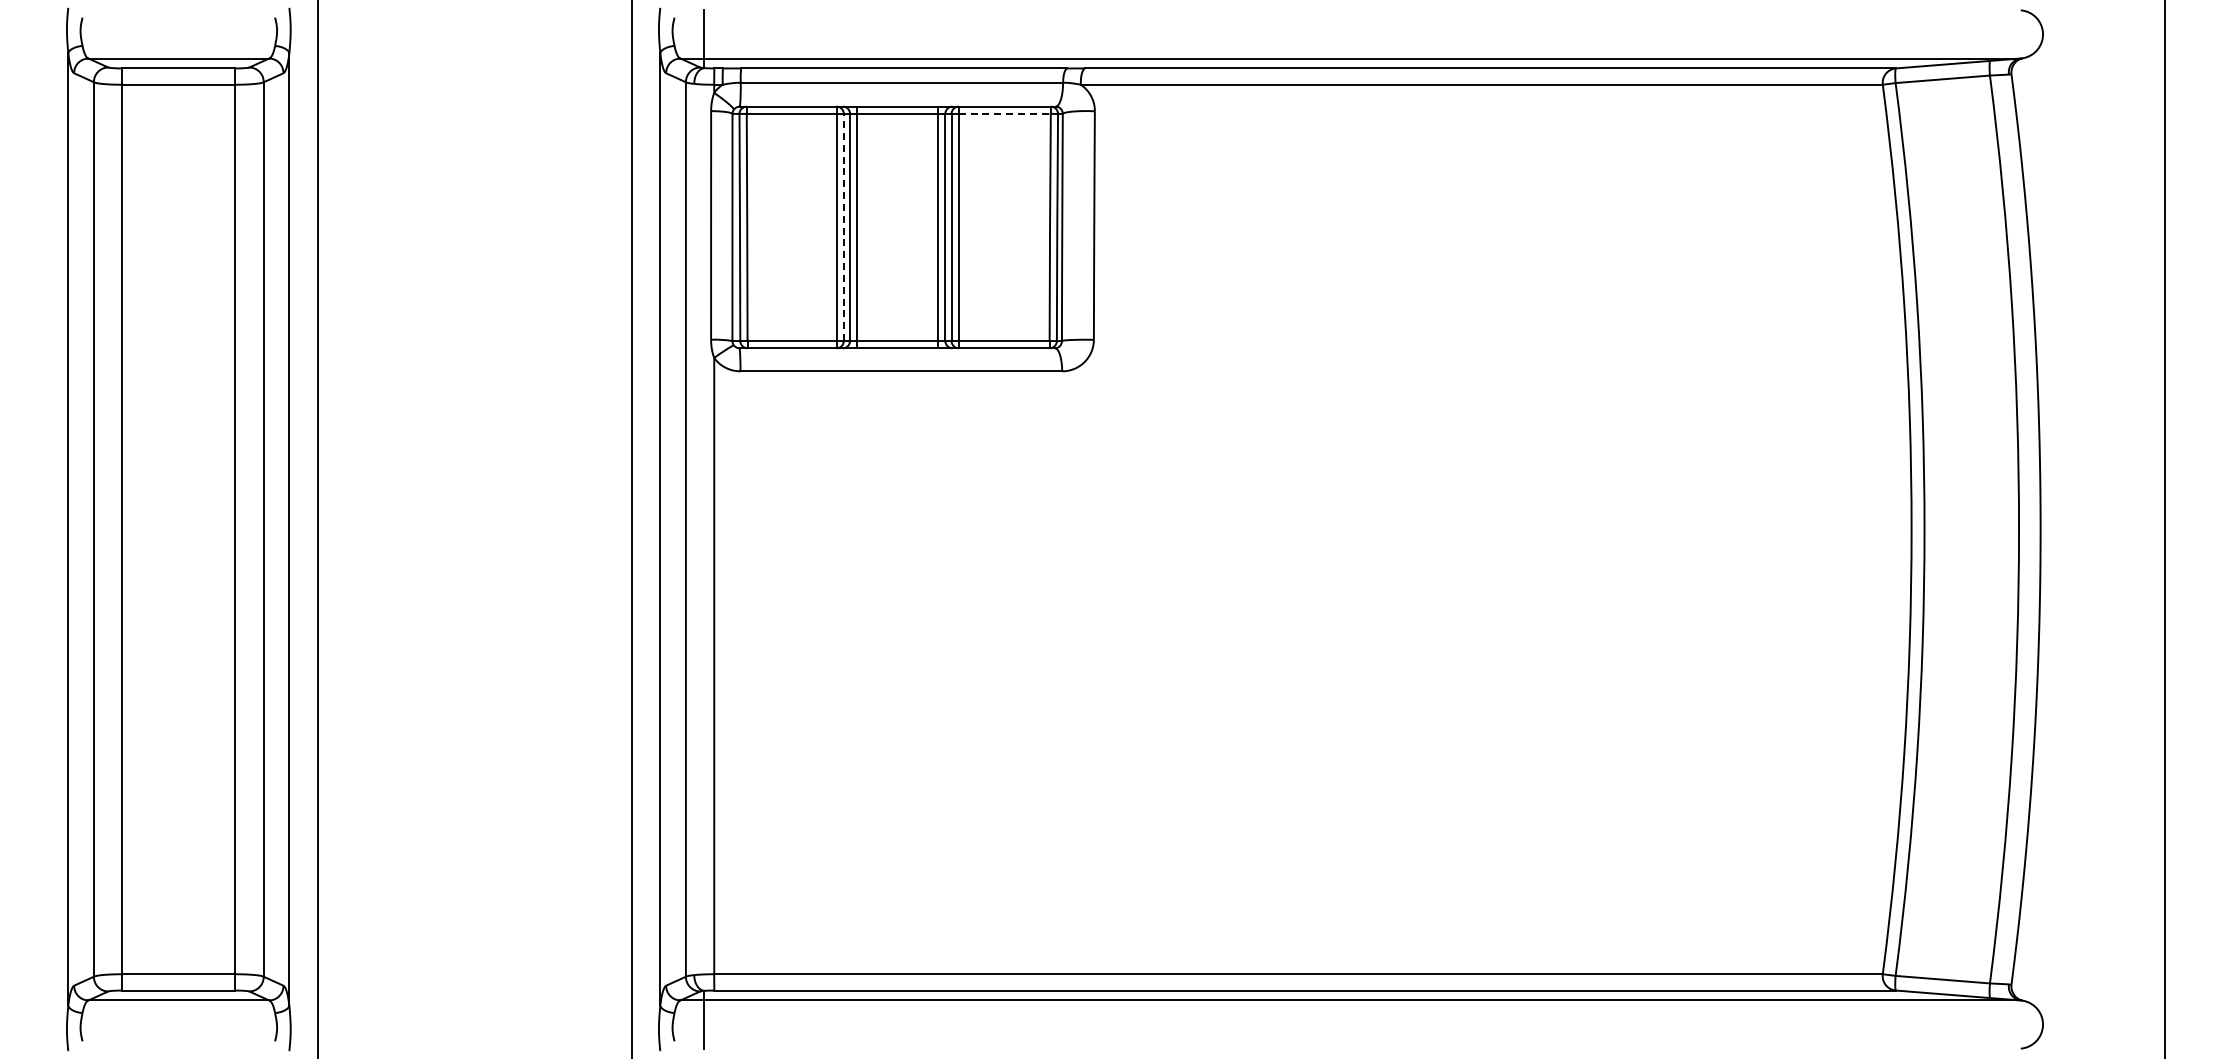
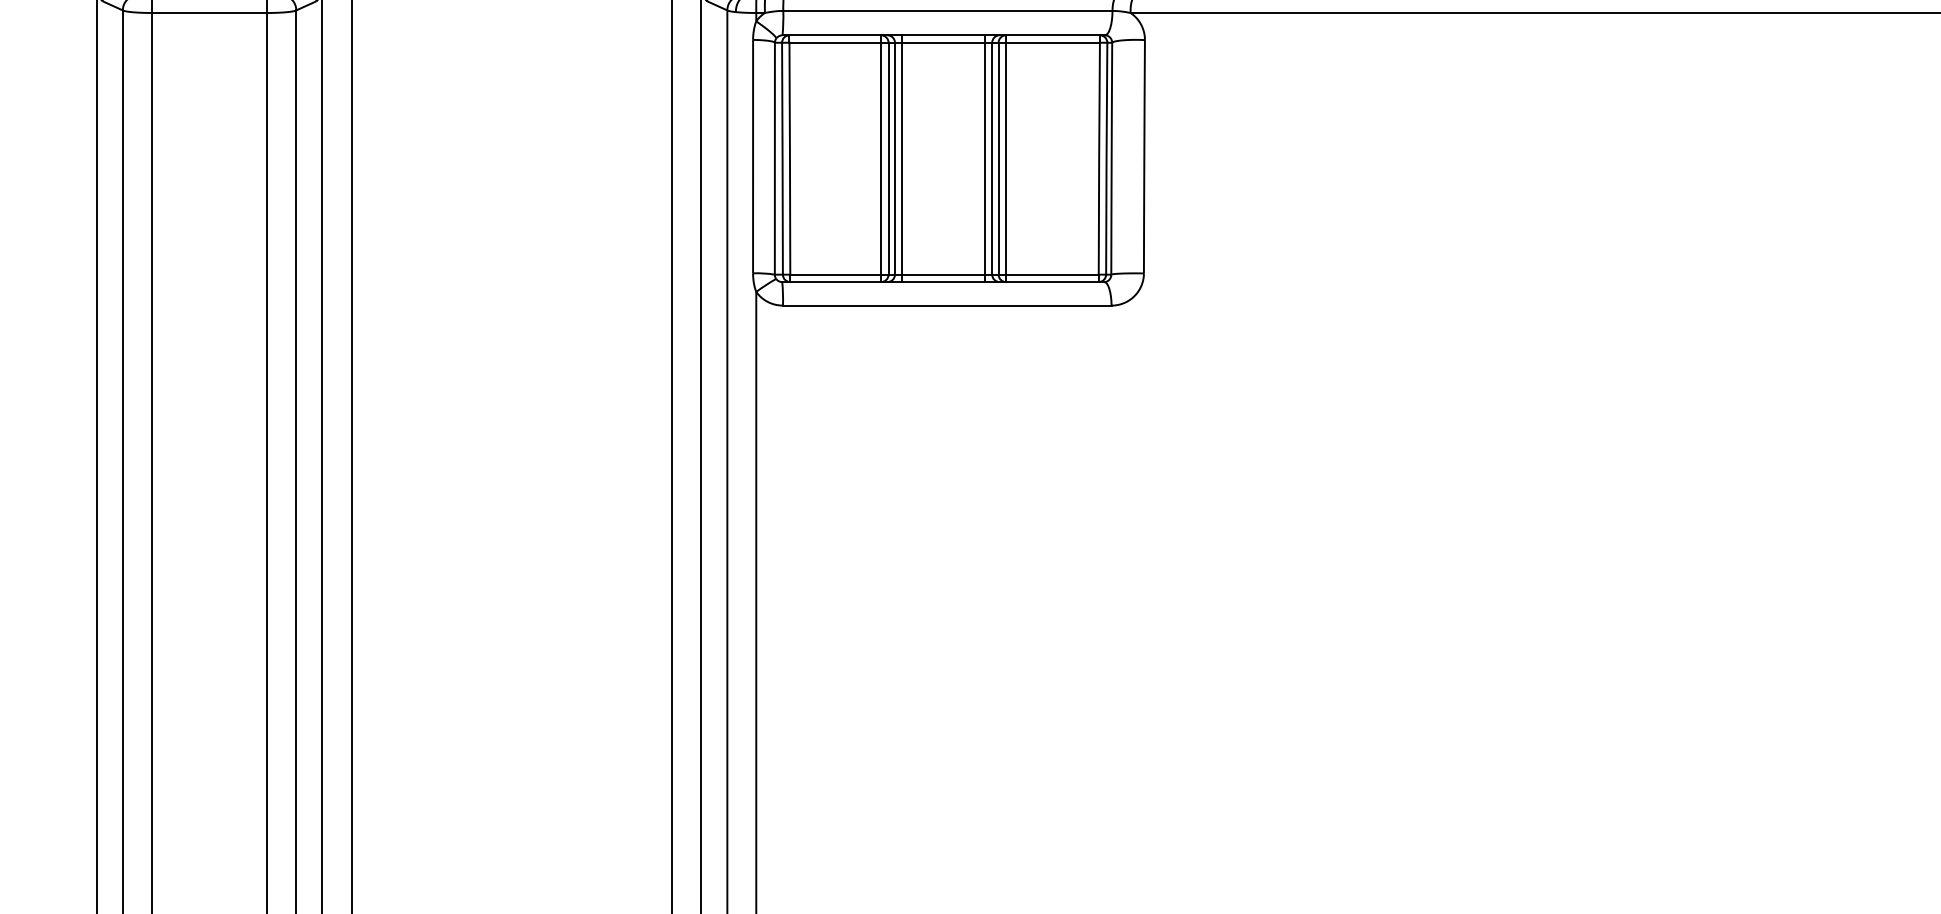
line: (1005, 113) -> (1053, 42), dashed -> solid
line: (843, 227) -> (888, 158), dashed -> solid

